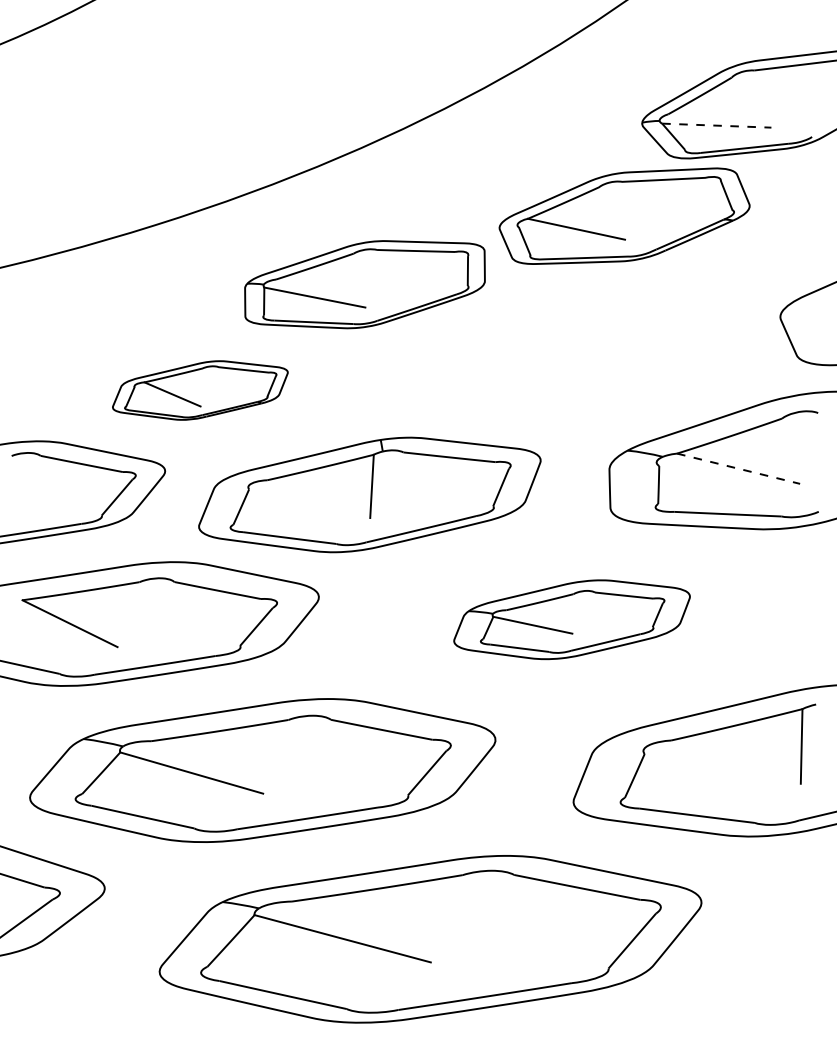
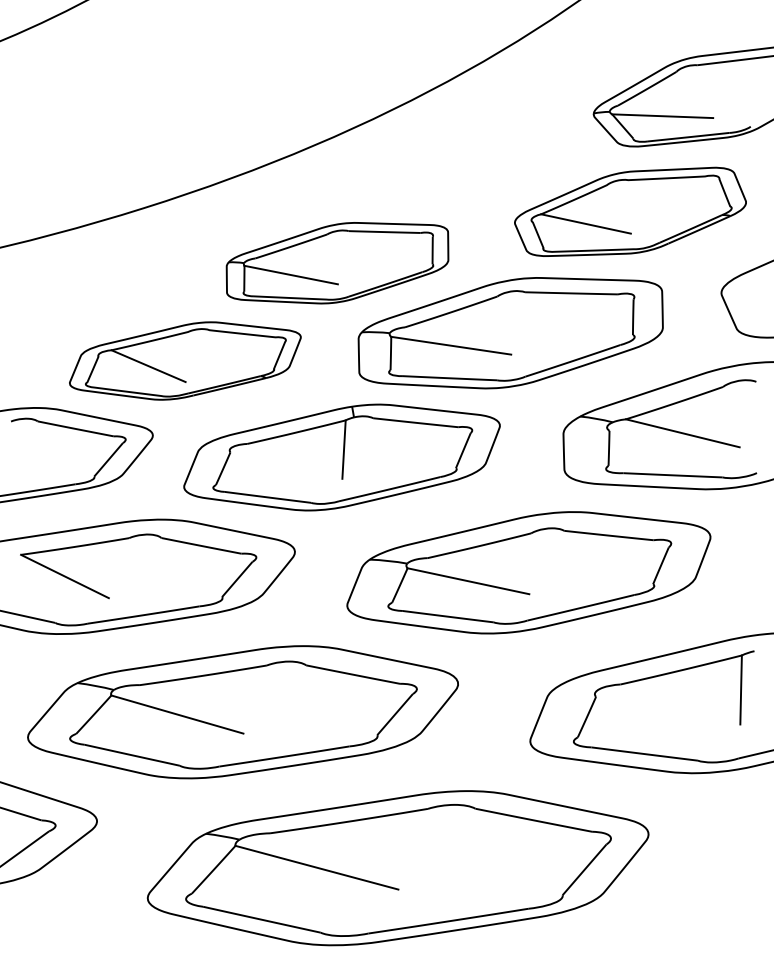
line: (716, 125) -> (662, 116), dashed -> solid
part: (624, 215) -> (630, 211), moved
part: (552, 360) -> (510, 333), added
part: (200, 389) -> (185, 360), size x1.43
line: (738, 468) -> (682, 433), dashed -> solid
part: (571, 619) -> (528, 572), size x1.67

